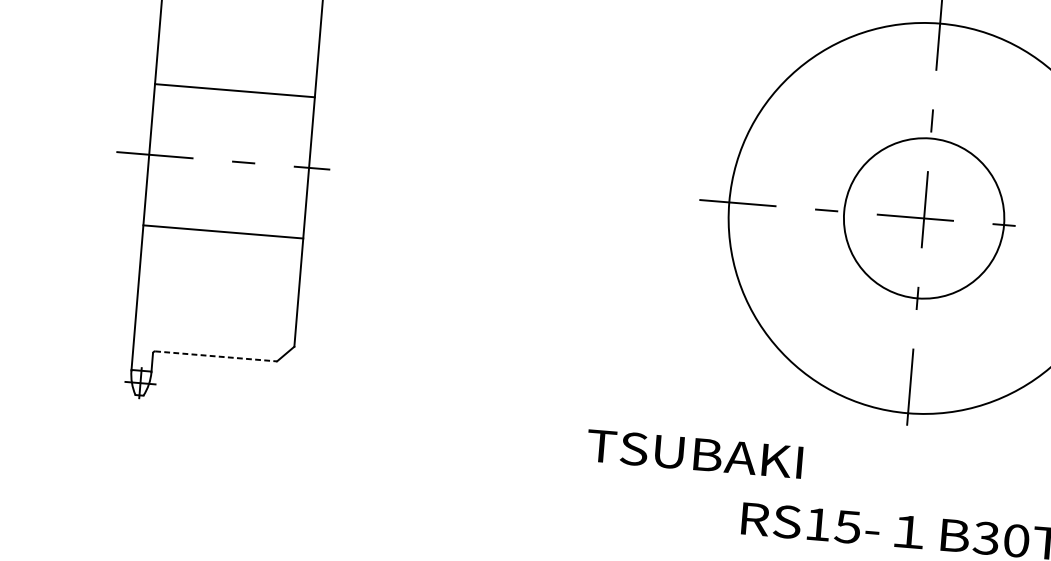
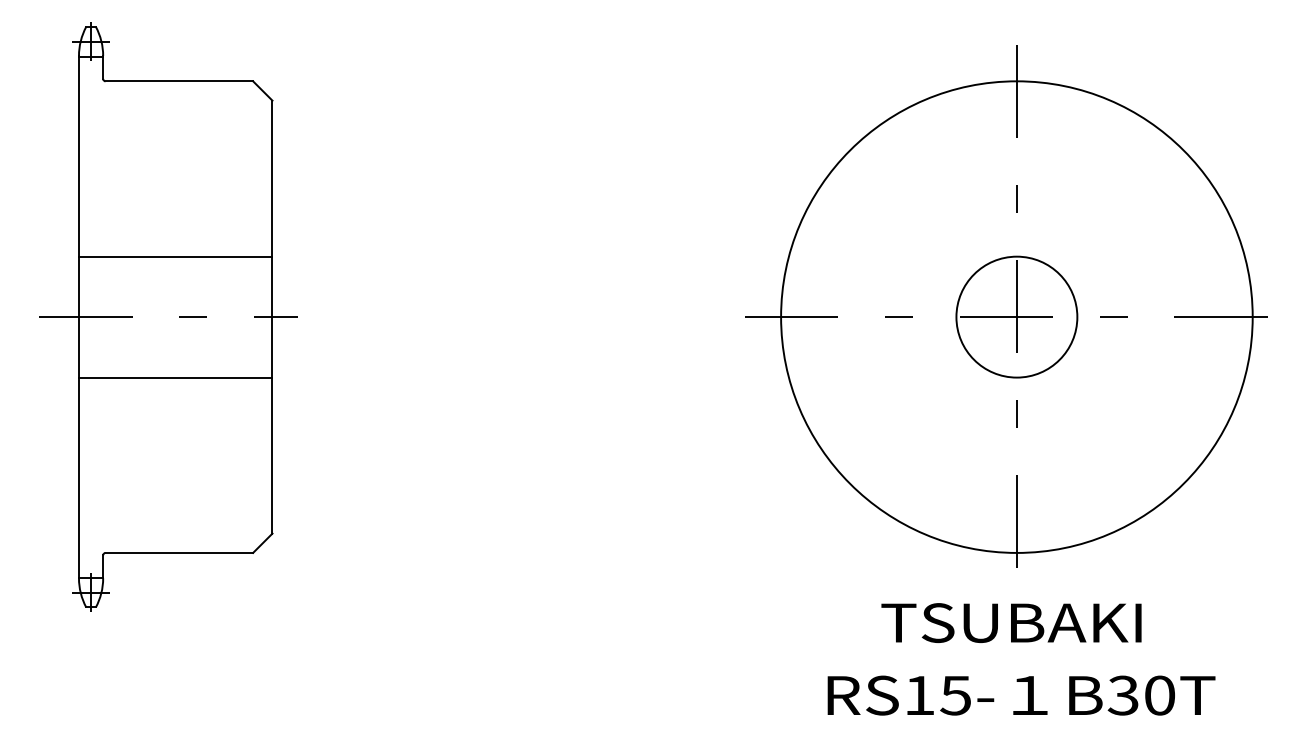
line: (234, 90) -> (175, 256), moved
circle: (923, 217) -> (1016, 316), size x0.62
line: (223, 231) -> (175, 377), moved
line: (216, 356) -> (179, 552), dashed -> solid
text: (694, 453) -> (1011, 622), moved

